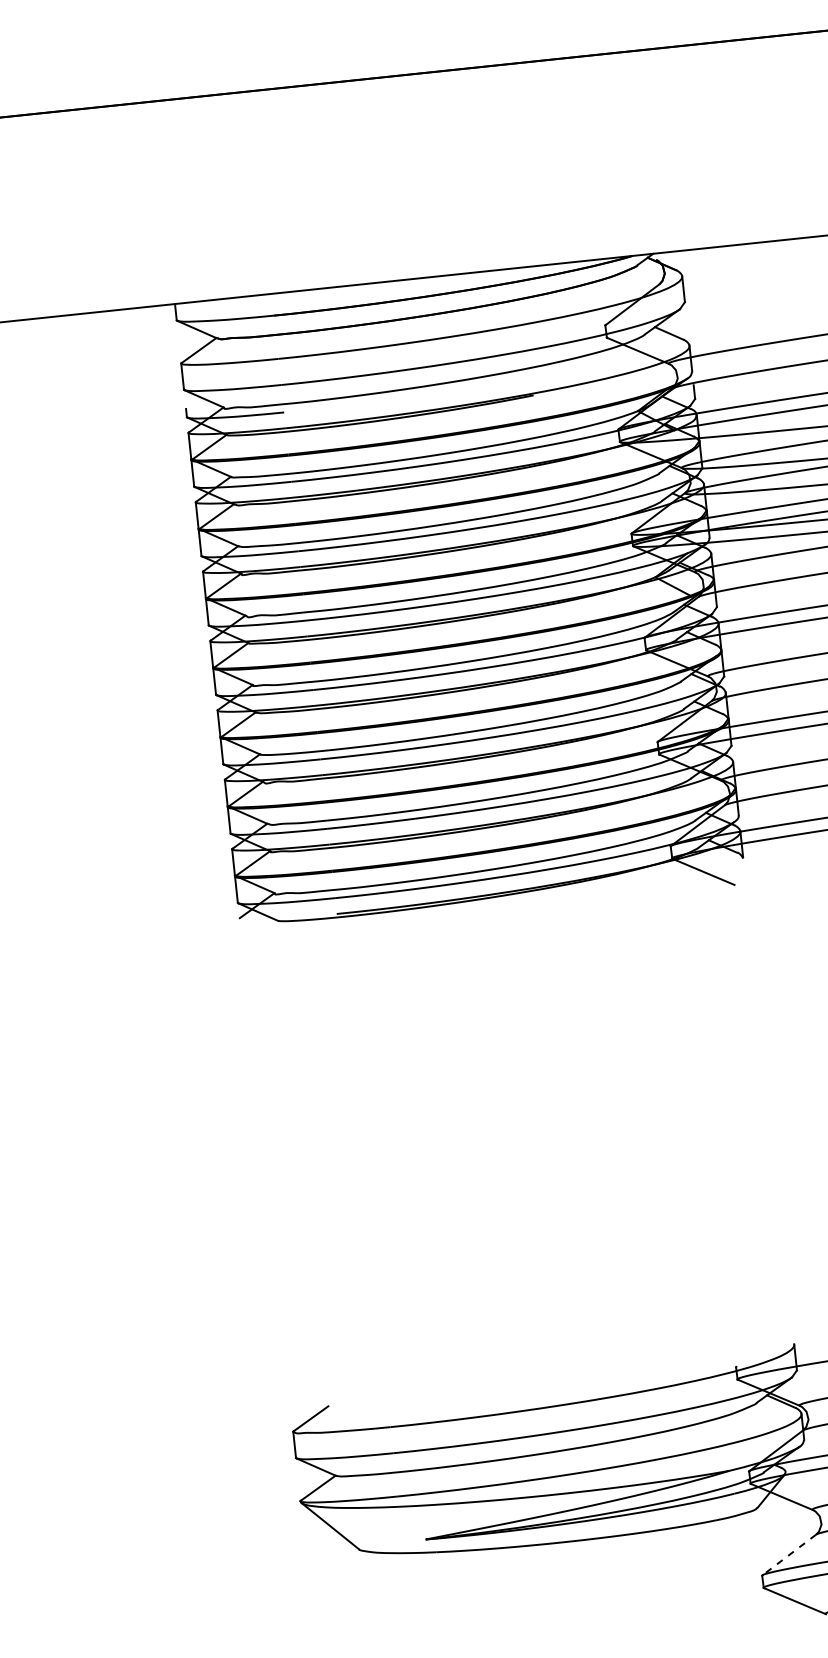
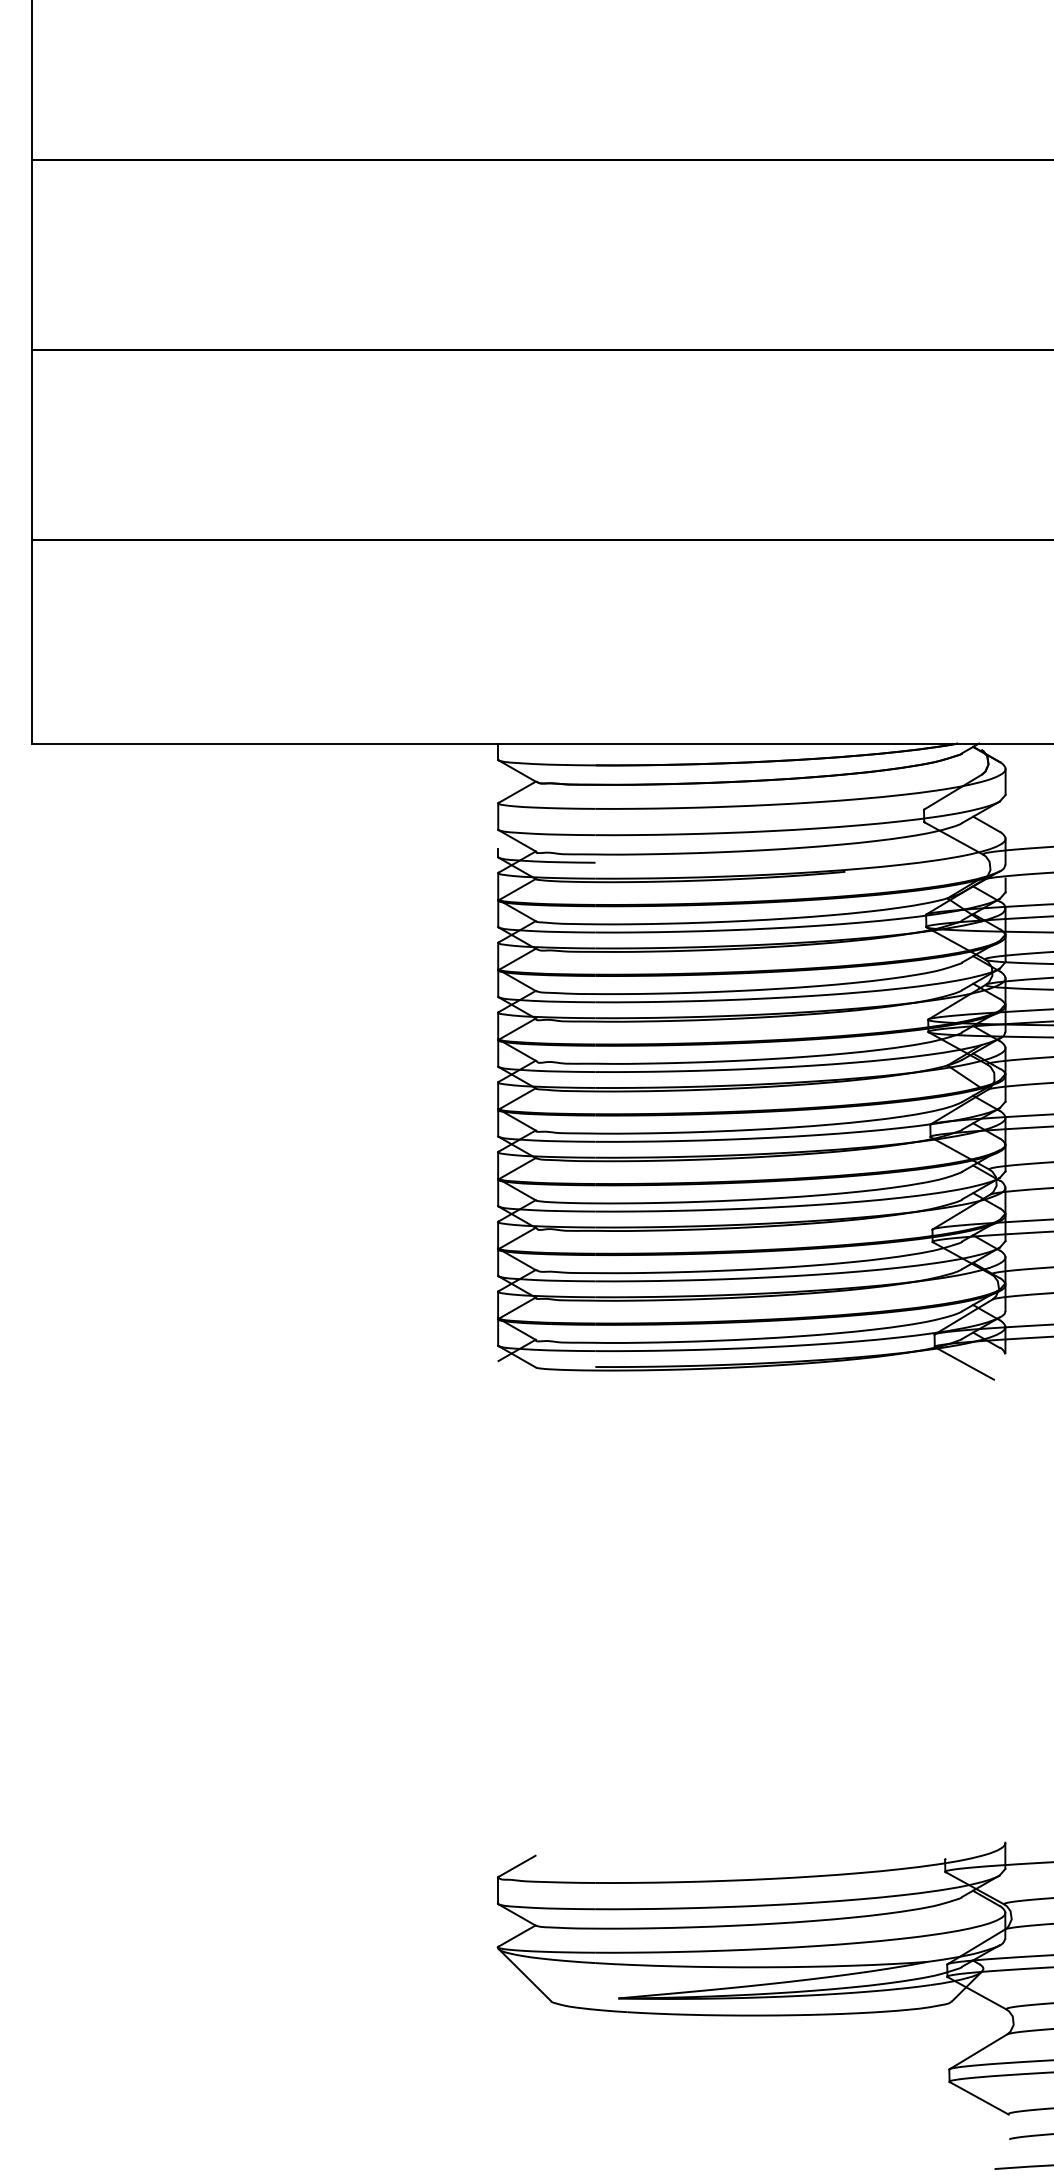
line: (789, 1554) -> (978, 2051), dashed -> solid

